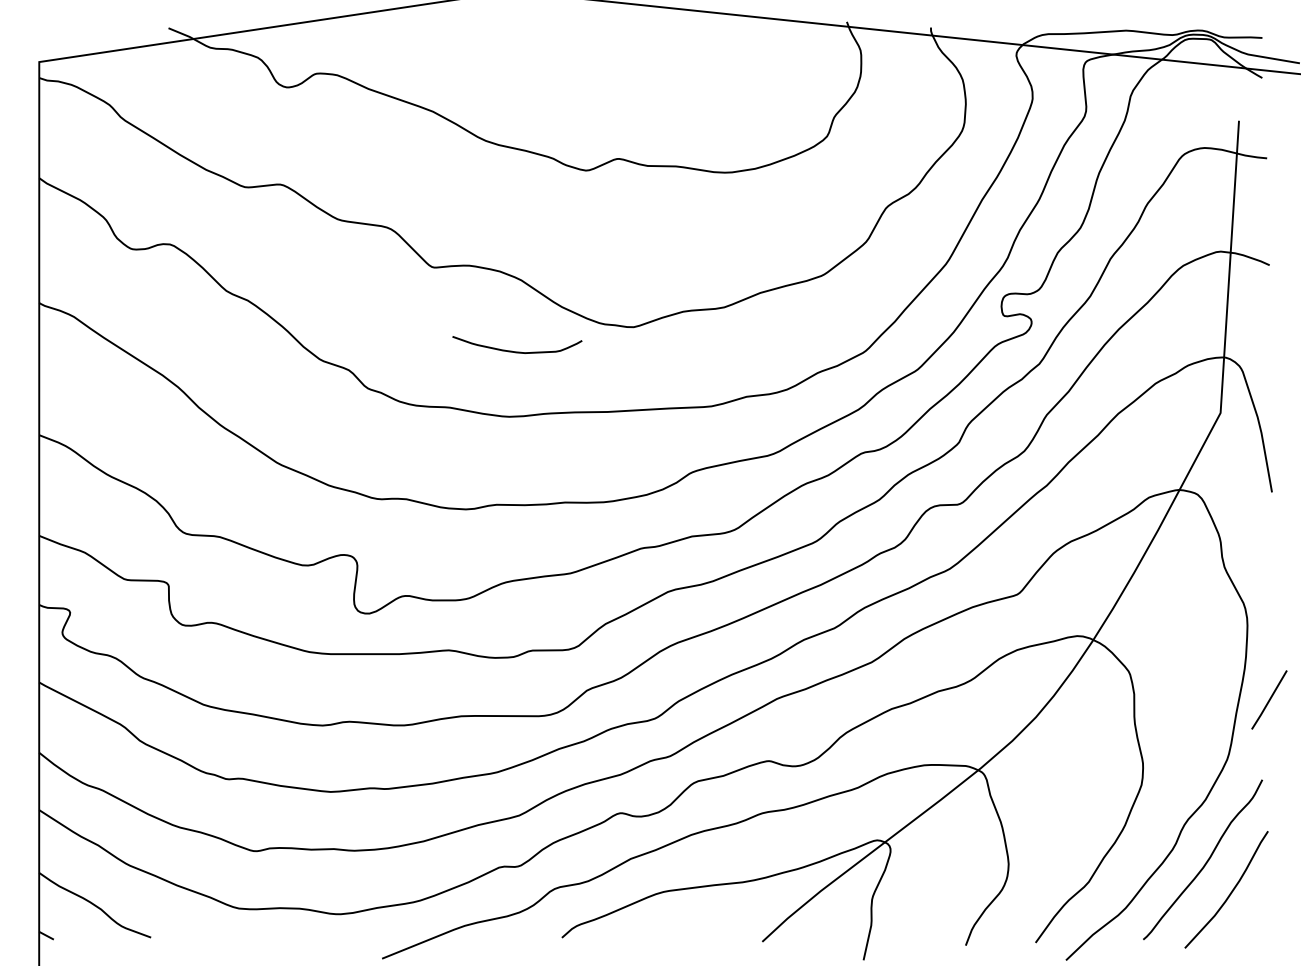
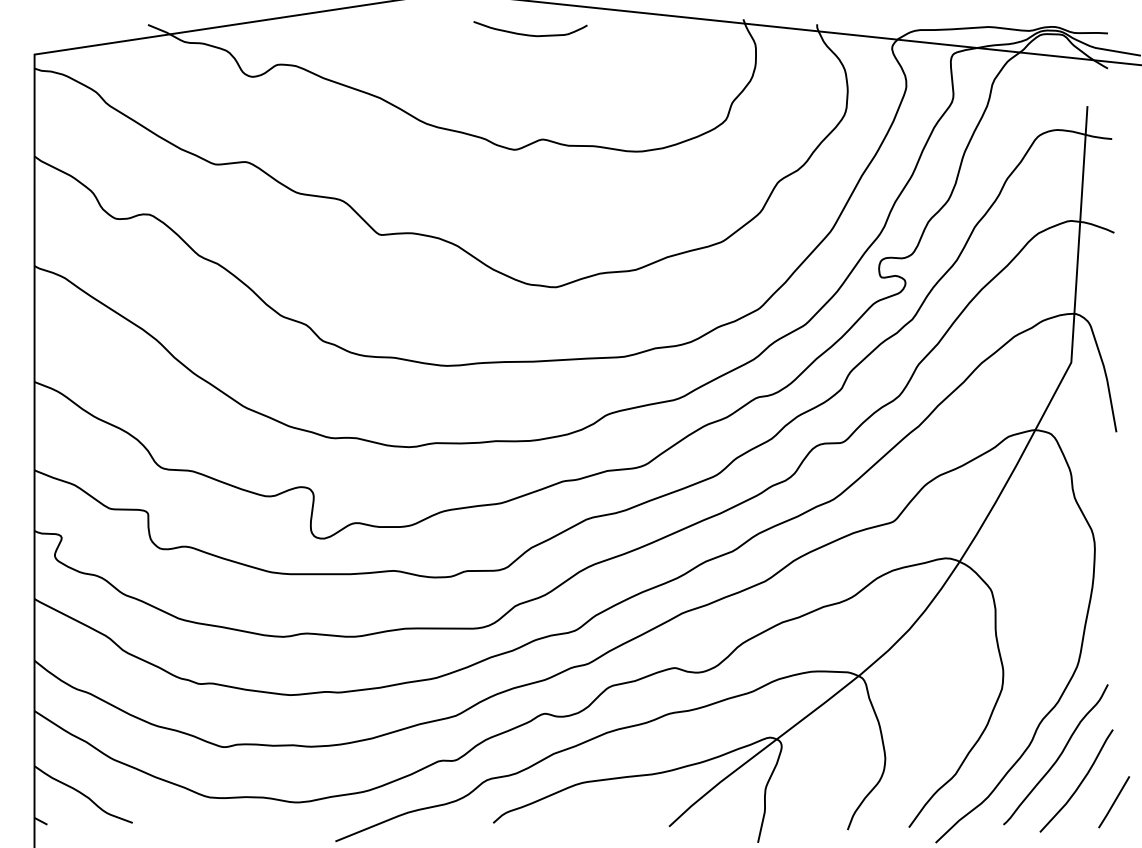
curve: (517, 351) -> (530, 34), moved
line: (1269, 699) -> (1114, 801), moved

